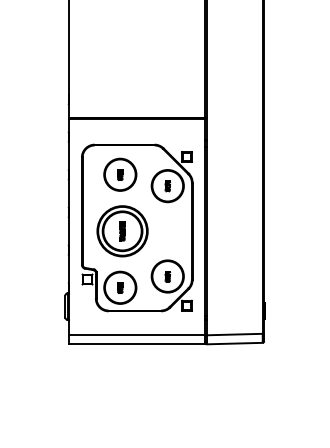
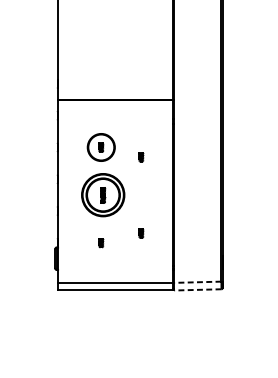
part: (137, 227) -> (115, 191), removed
line: (234, 334) -> (197, 282), solid -> dashed
line: (234, 343) -> (197, 289), solid -> dashed

